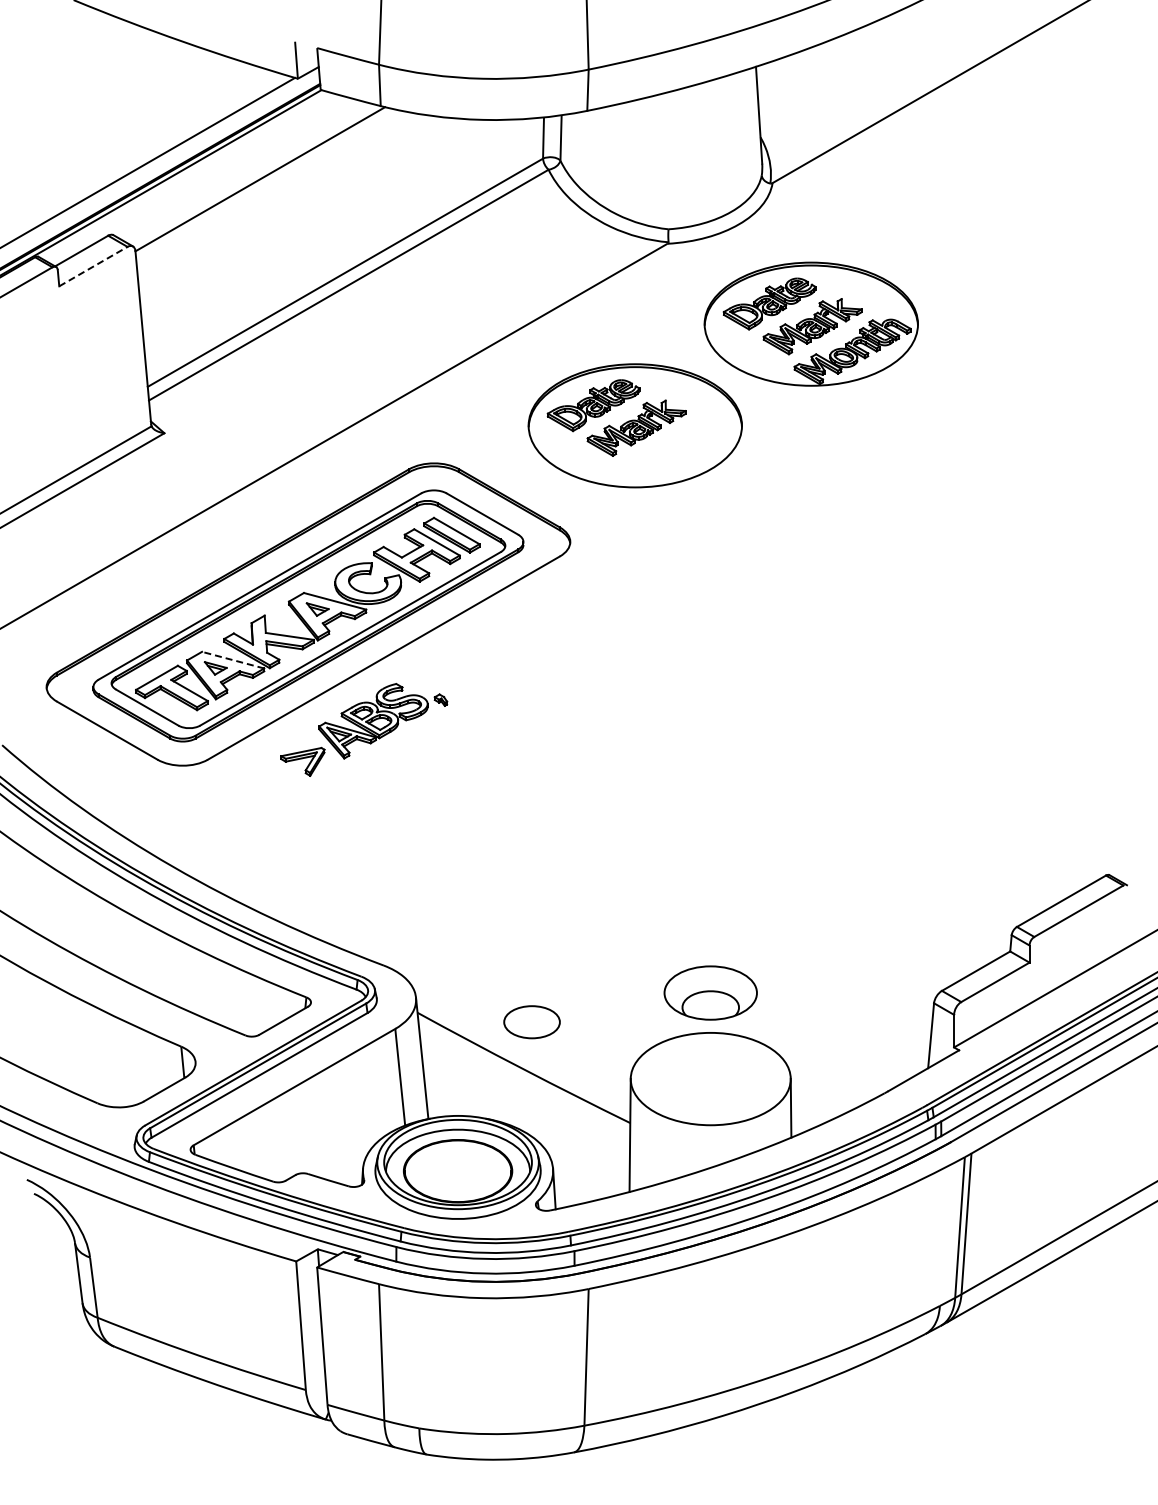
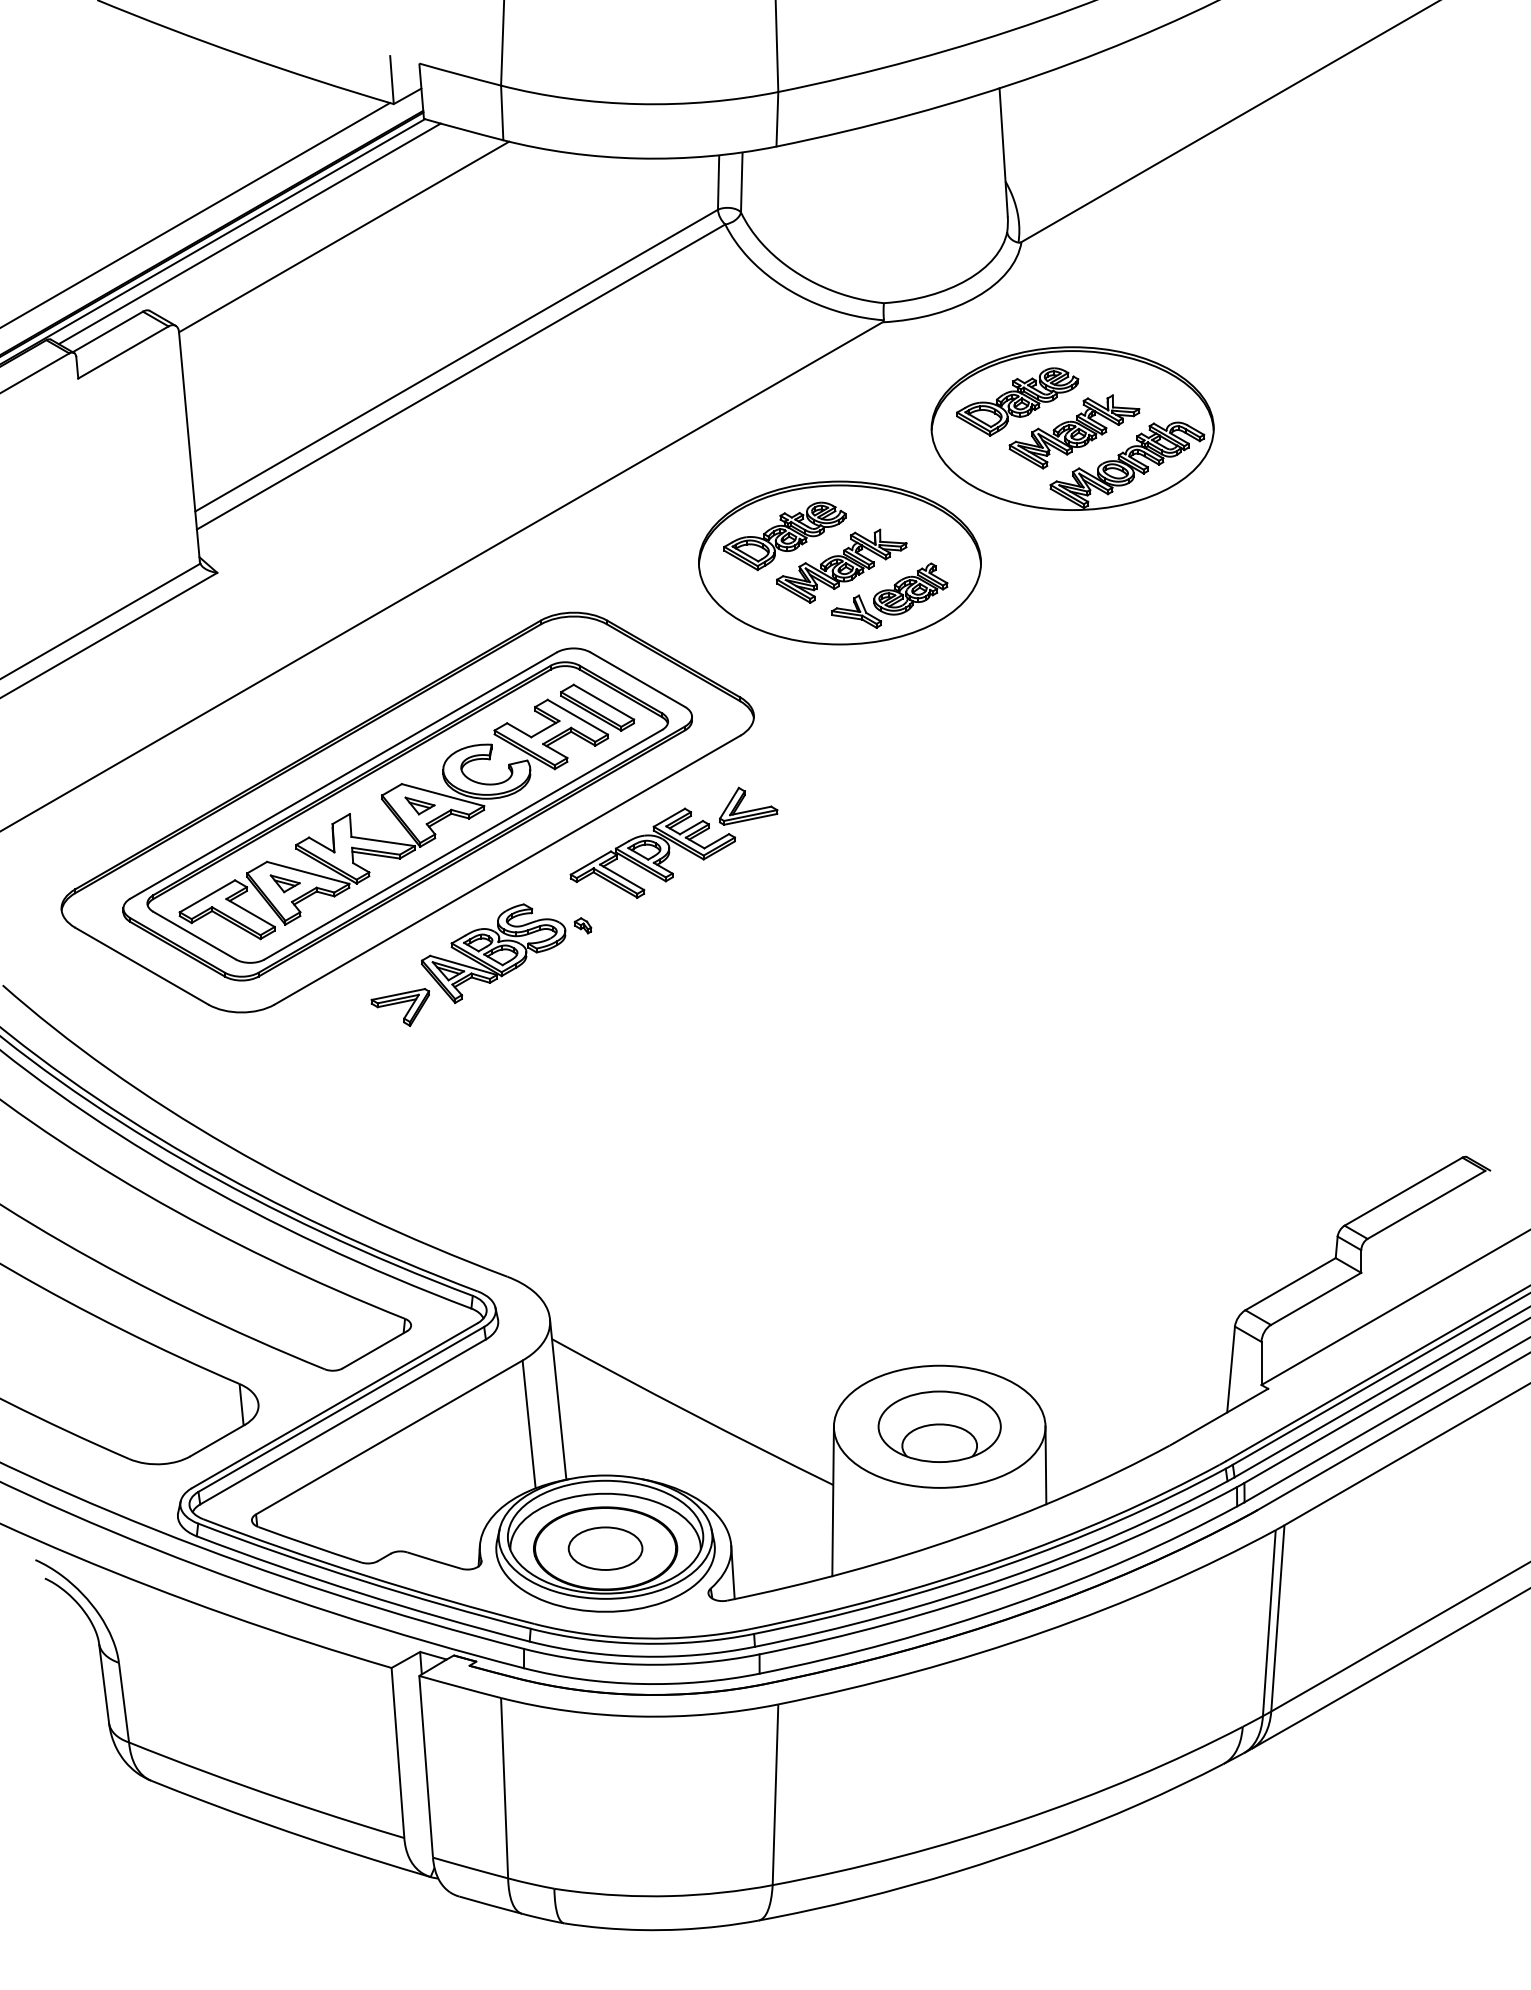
line: (188, 176) -> (249, 233), added
line: (93, 266) -> (123, 352), dashed -> solid
part: (672, 450) -> (889, 595), added
part: (509, 636) -> (673, 841), added
line: (232, 660) -> (307, 873), dashed -> solid
part: (710, 992) -> (939, 1426), moved
part: (531, 1022) -> (604, 1549), moved

